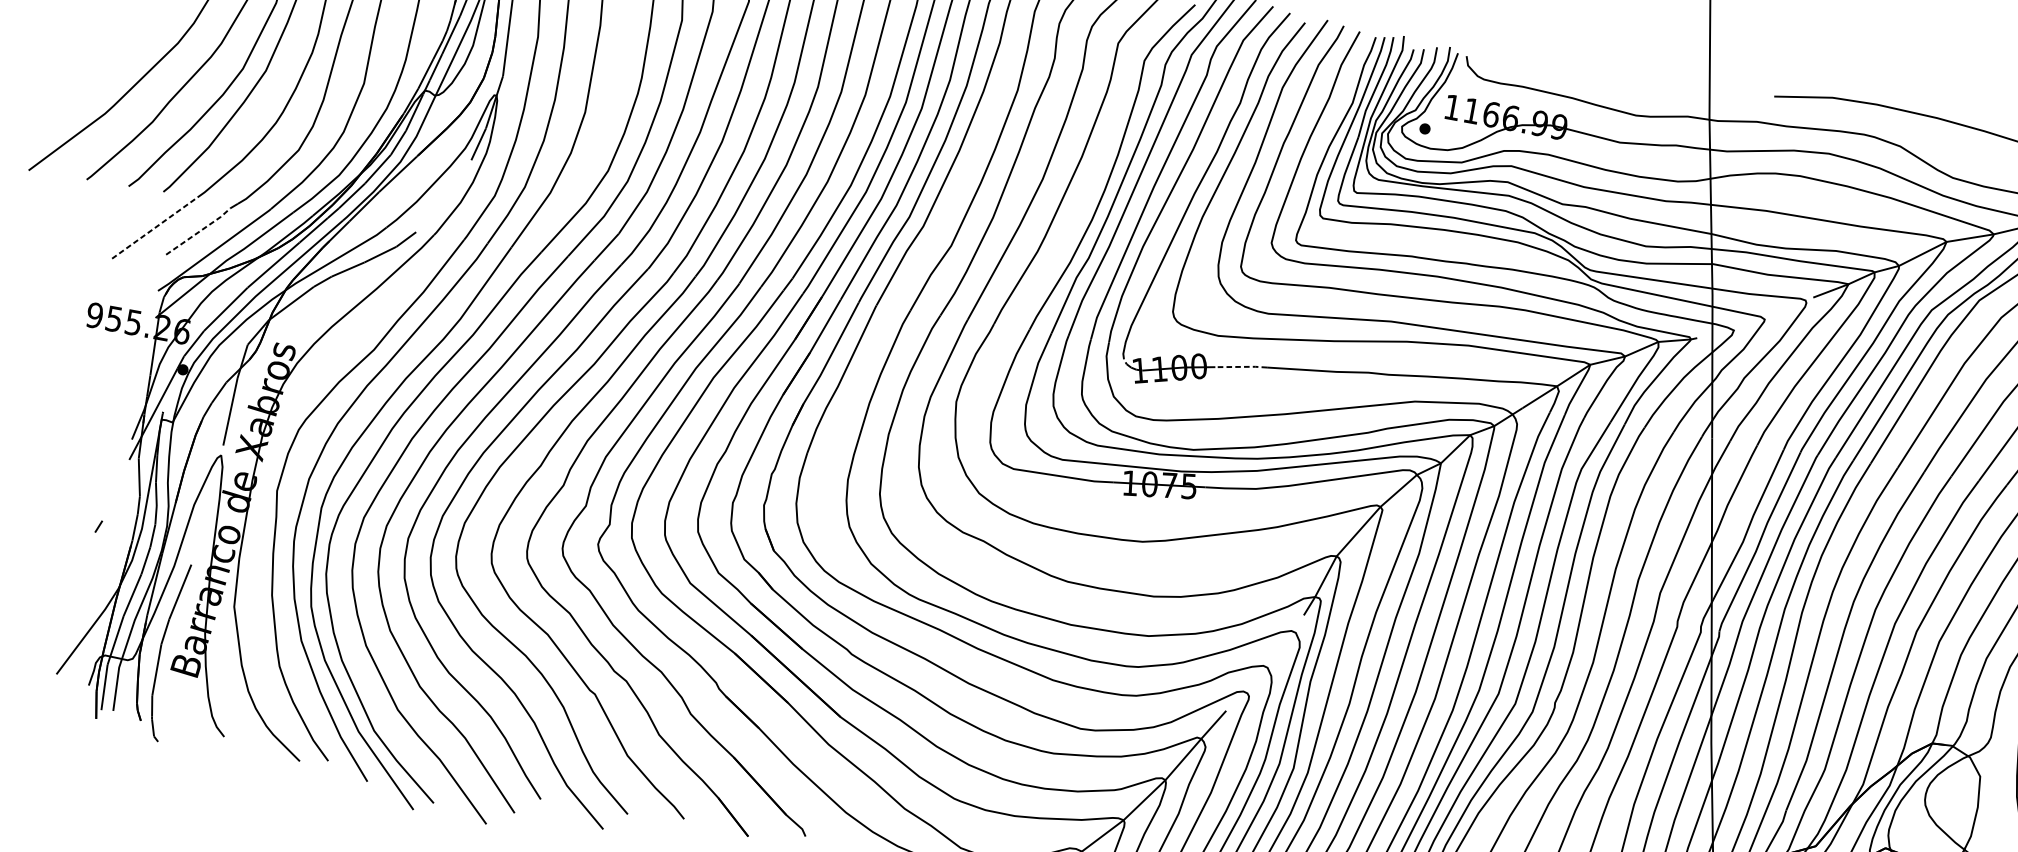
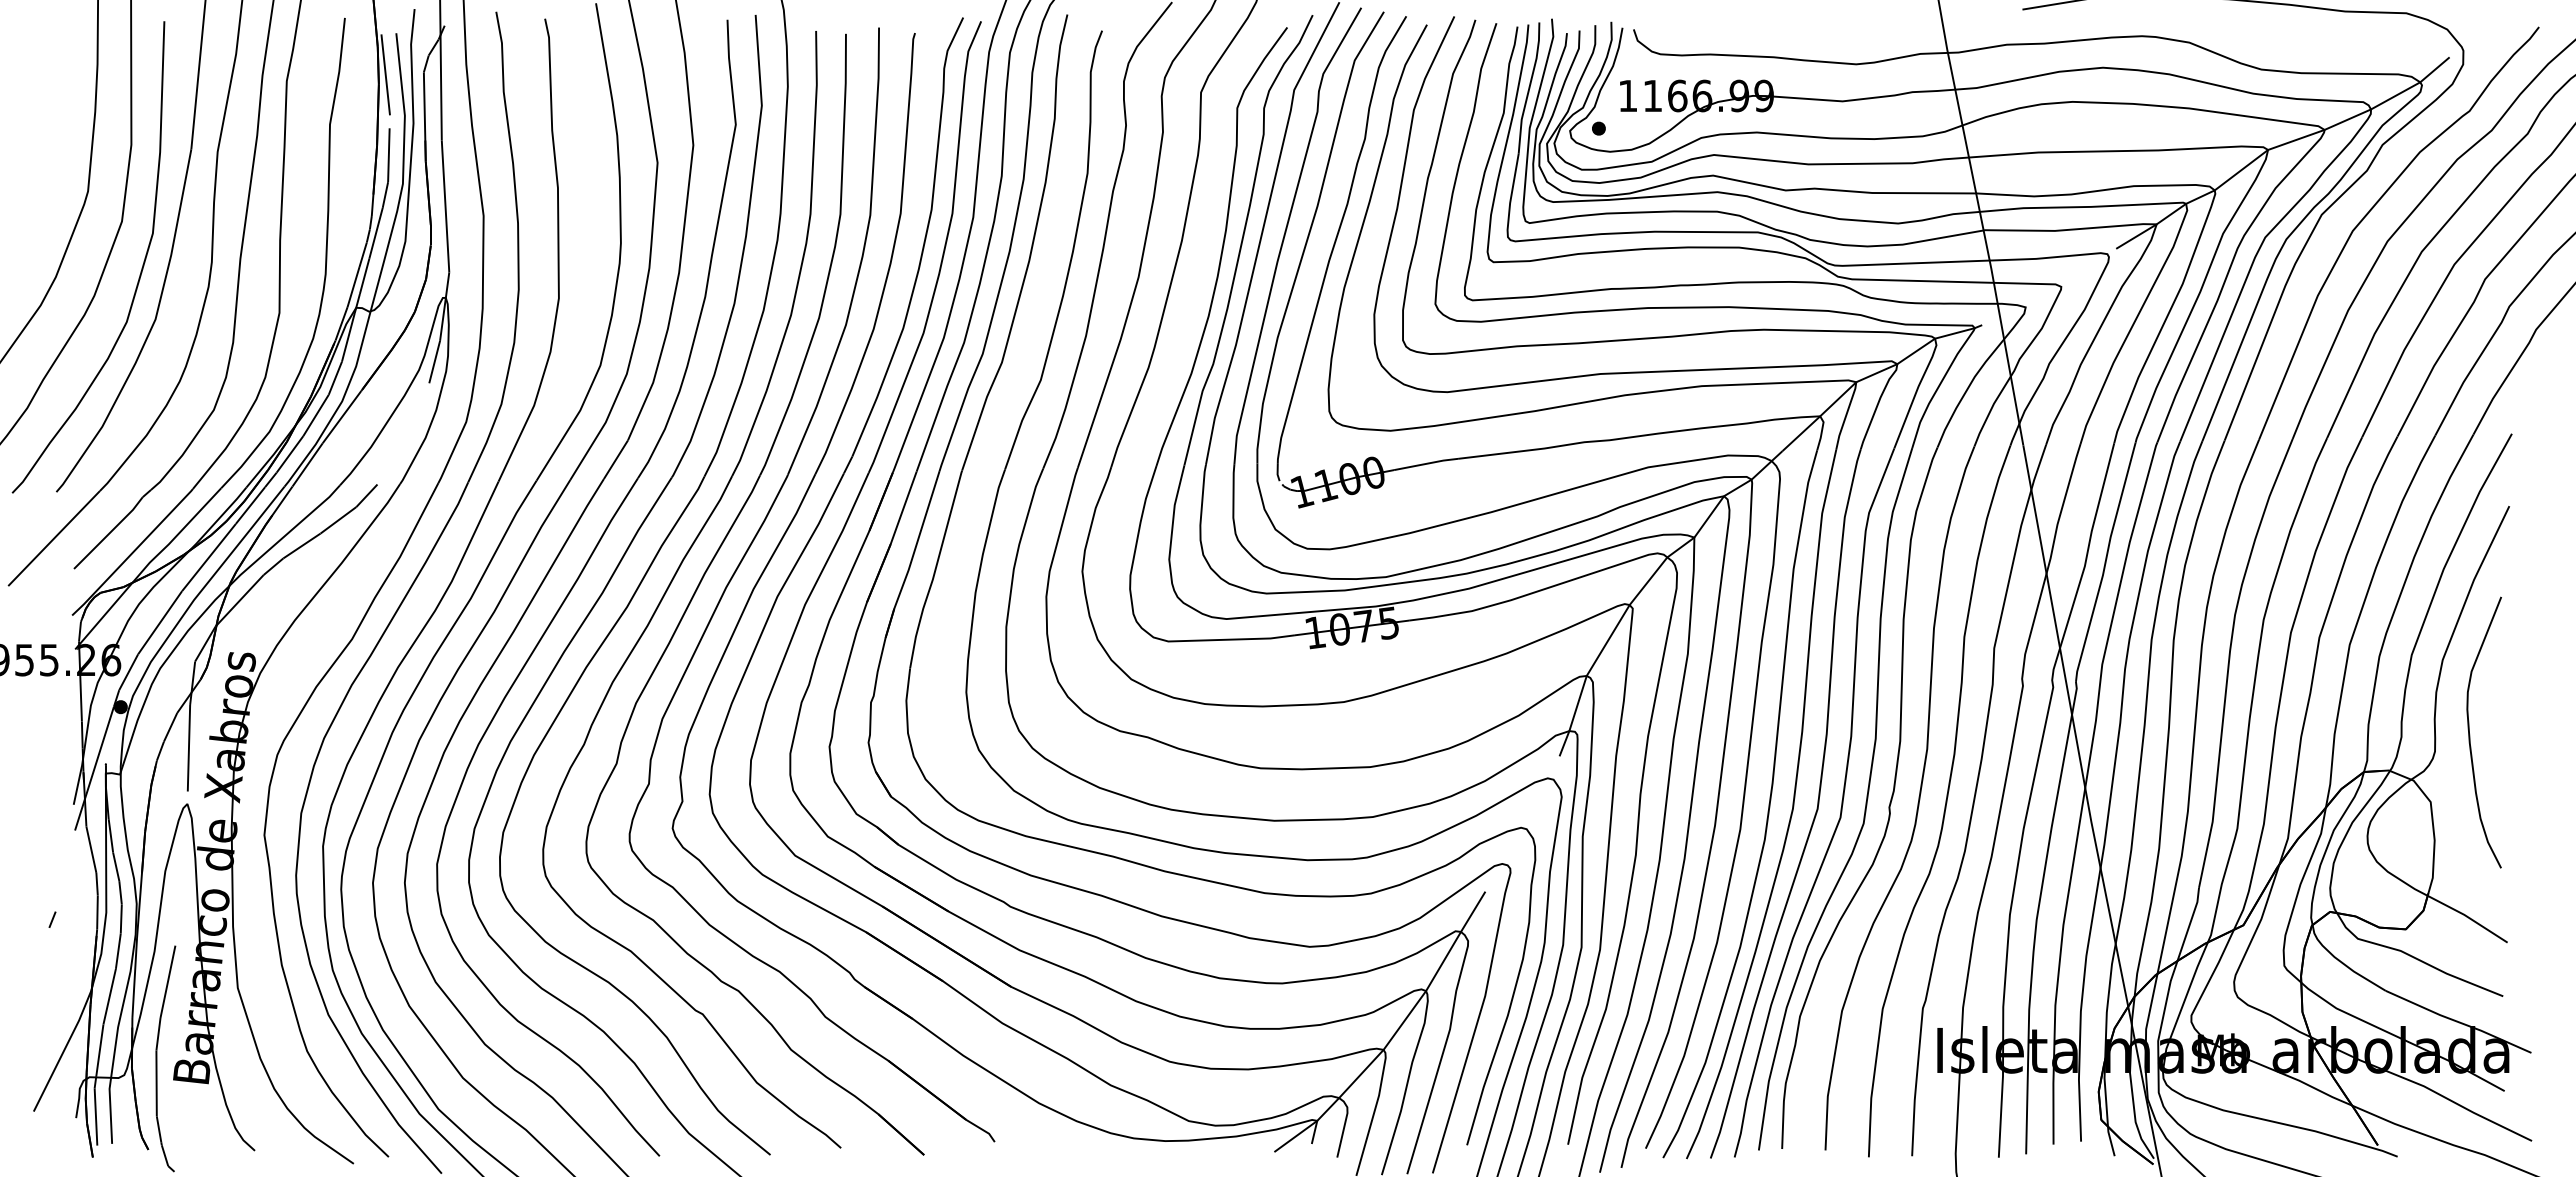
line: (155, 228) -> (54, 538), dashed -> solid
line: (199, 232) -> (109, 533), dashed -> solid
line: (1240, 366) -> (1425, 463), dashed -> solid

